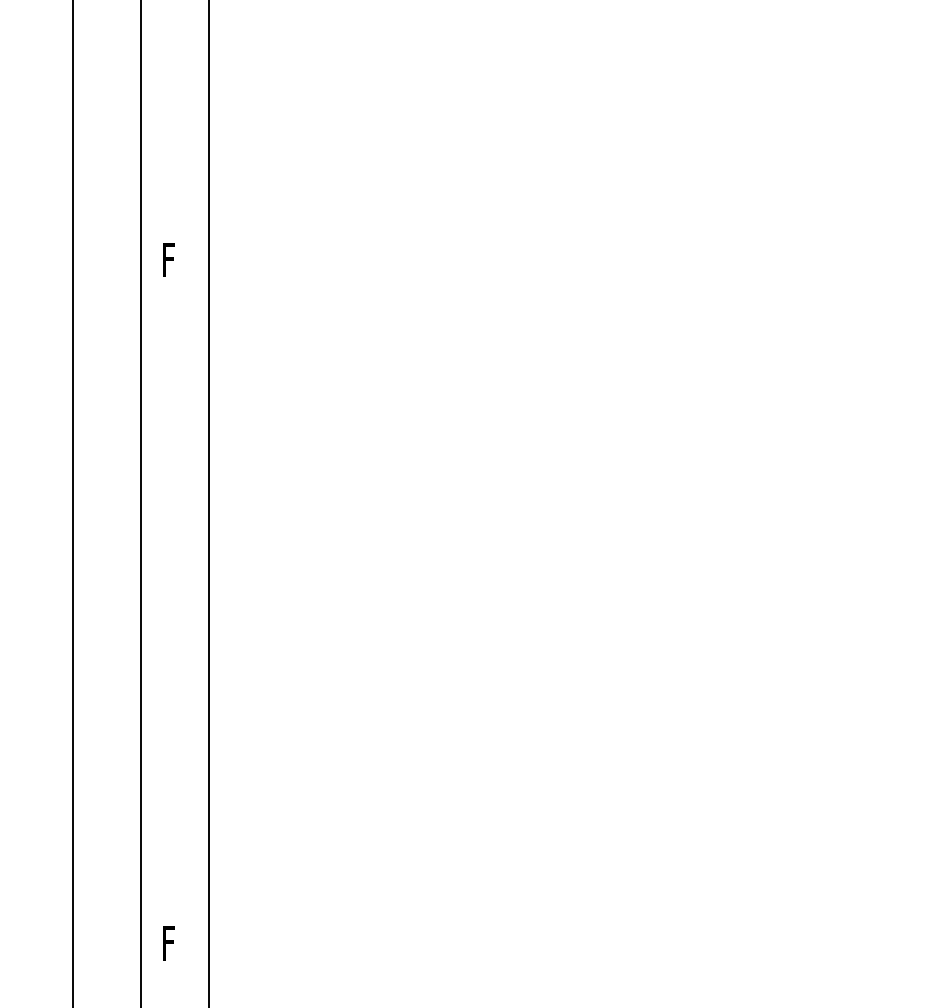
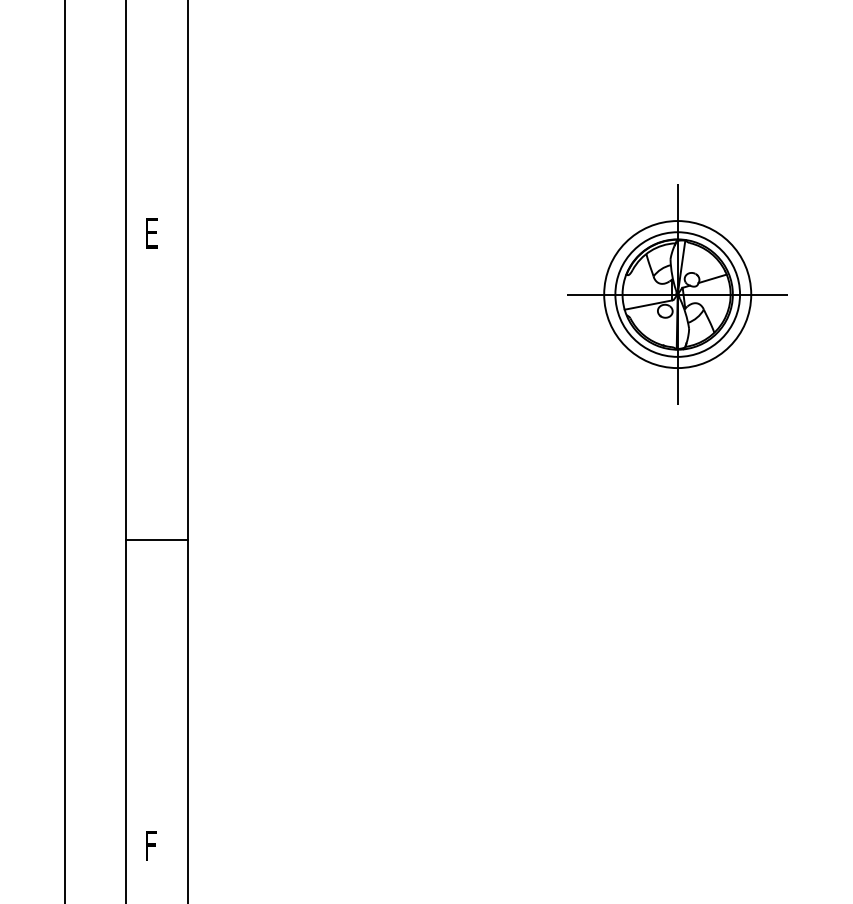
text: (170, 260) -> (152, 233), F -> E
part: (756, 328) -> (677, 294), added
line: (174, 601) -> (156, 539), added

